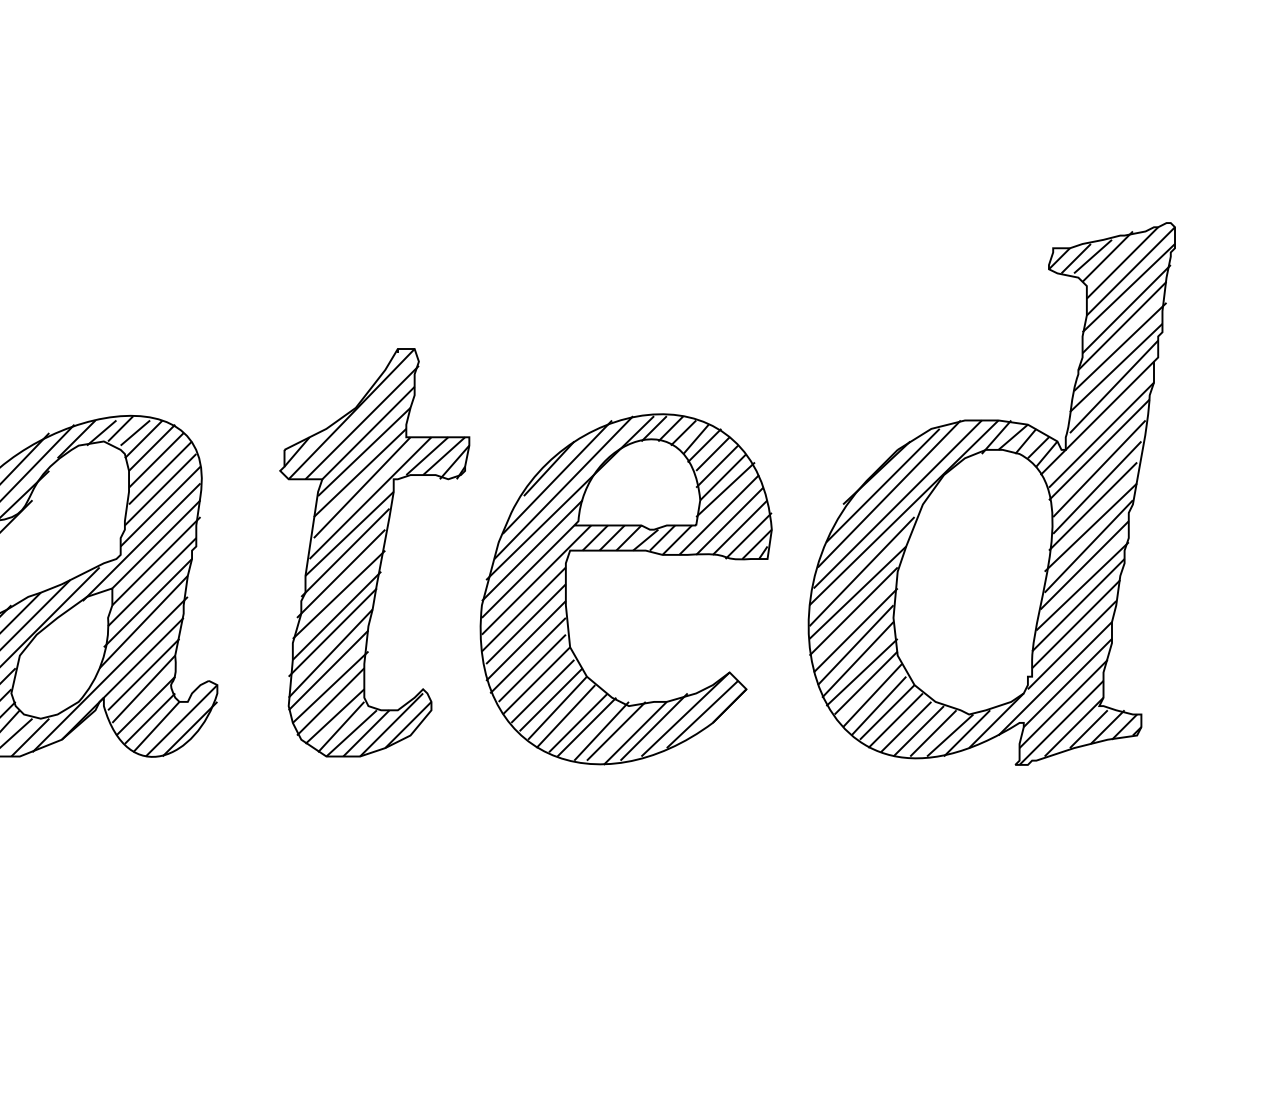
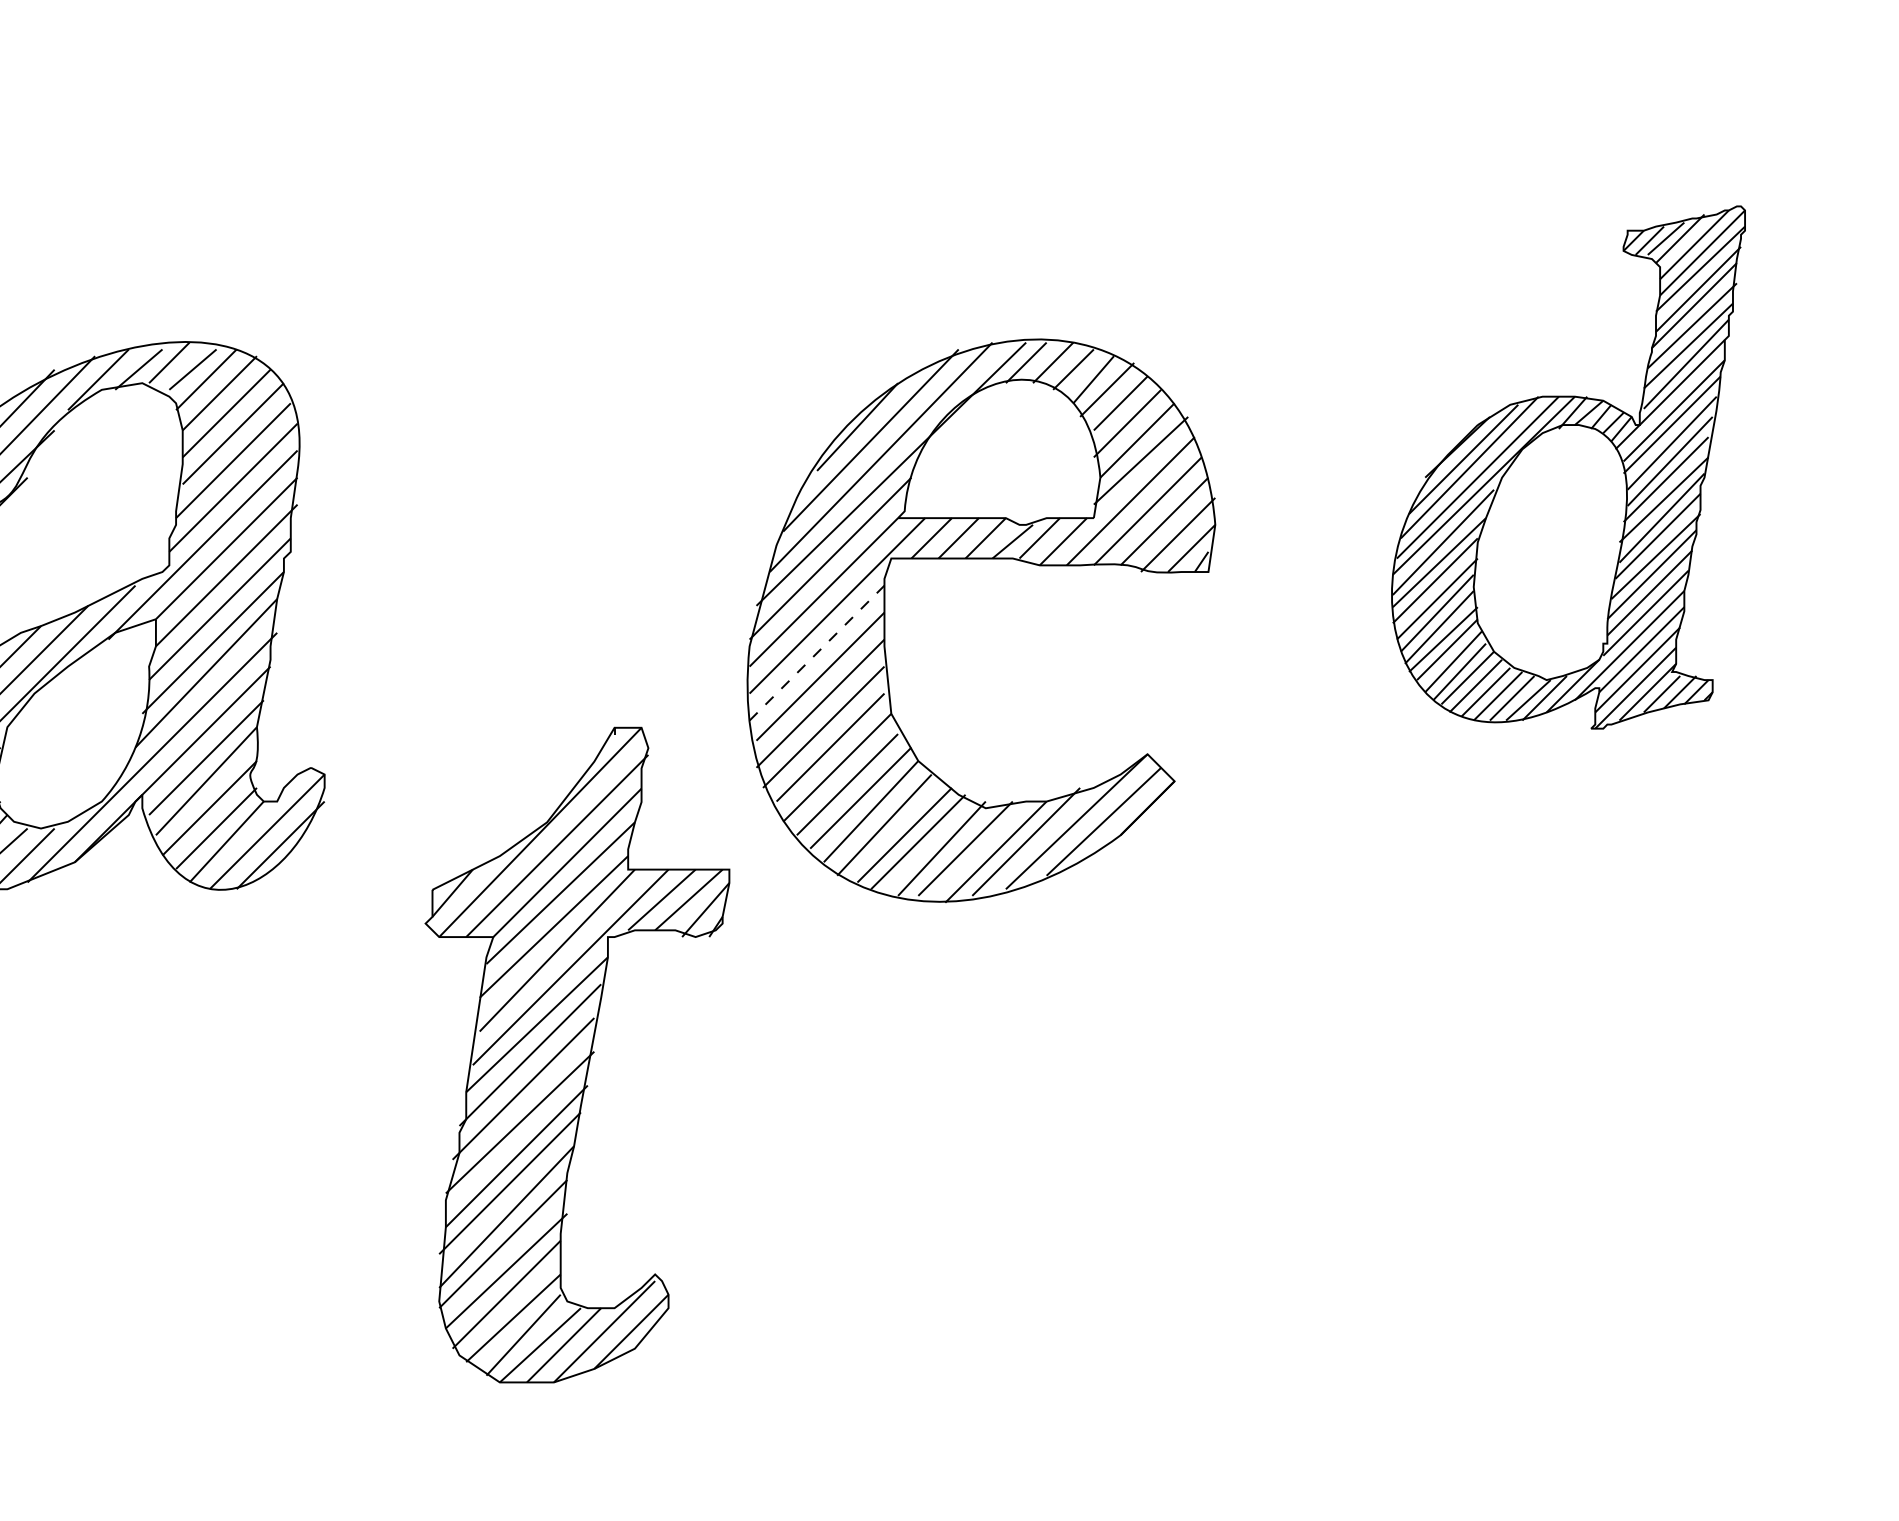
part: (991, 493) -> (1568, 466), size x0.6
part: (374, 552) -> (577, 1054), moved
line: (524, 609) -> (818, 653), solid -> dashed

